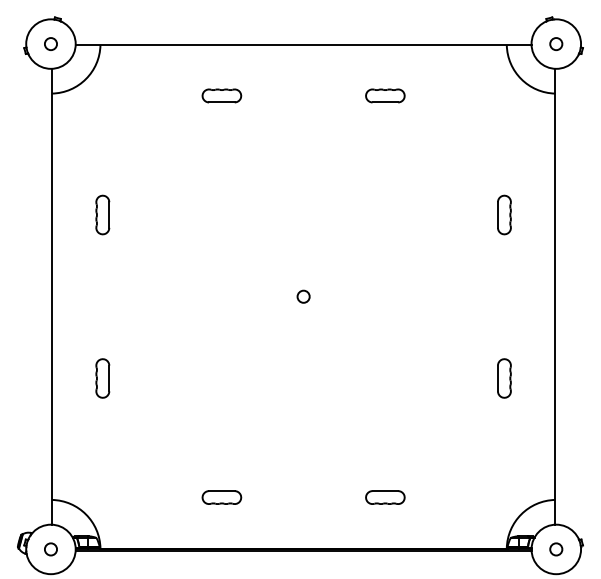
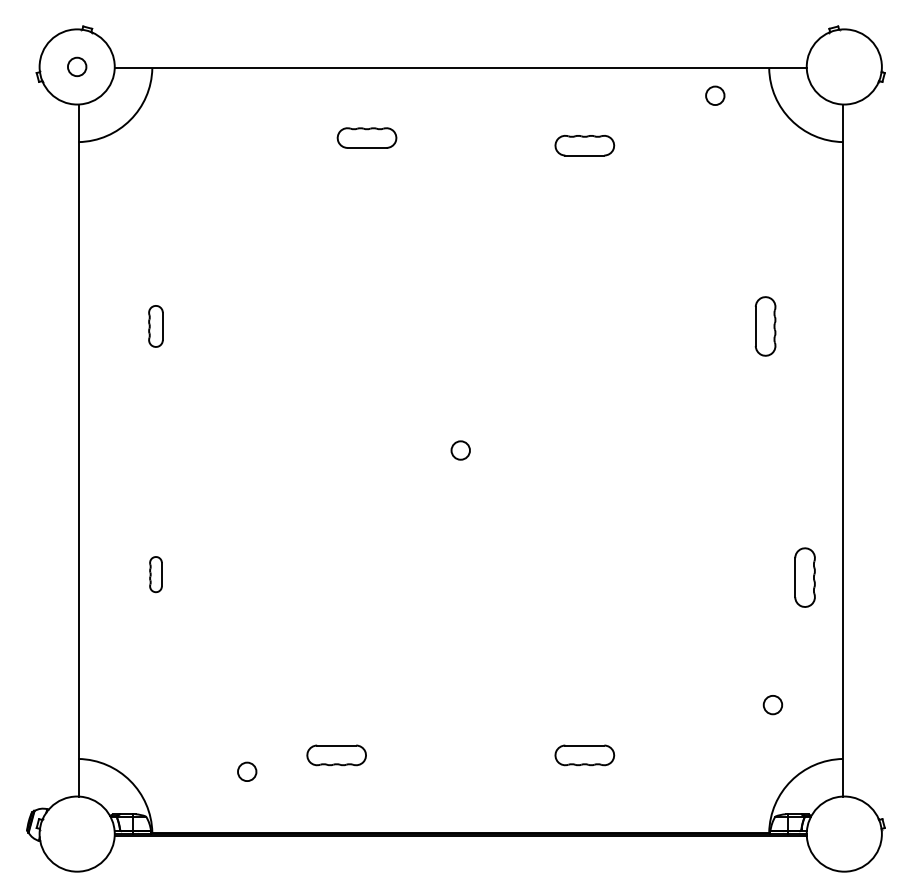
circle: (556, 43) -> (715, 94), moved
part: (221, 95) -> (366, 137), moved
part: (102, 214) -> (155, 325), size x0.7
part: (102, 378) -> (155, 574), size x0.6
part: (504, 378) -> (805, 577), moved
circle: (50, 549) -> (246, 771), moved
circle: (556, 549) -> (773, 705), moved

